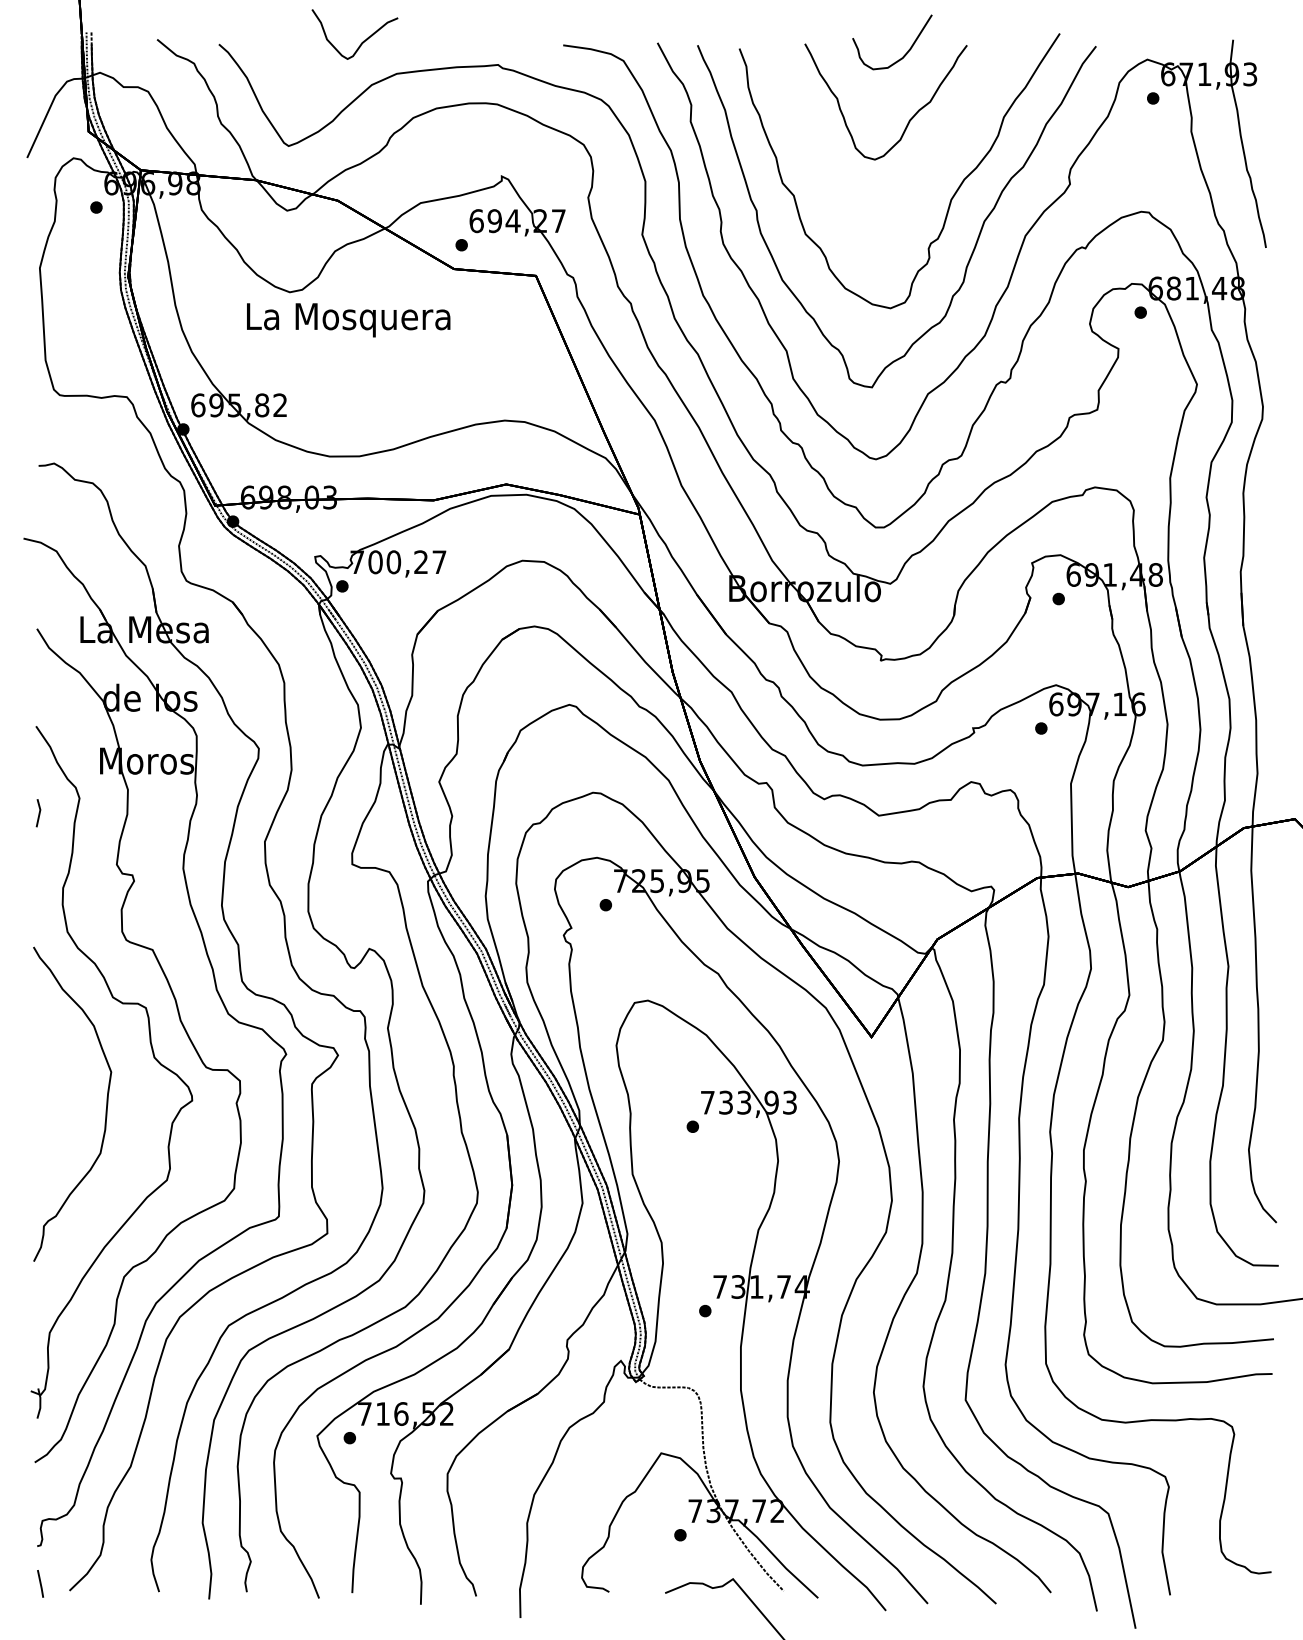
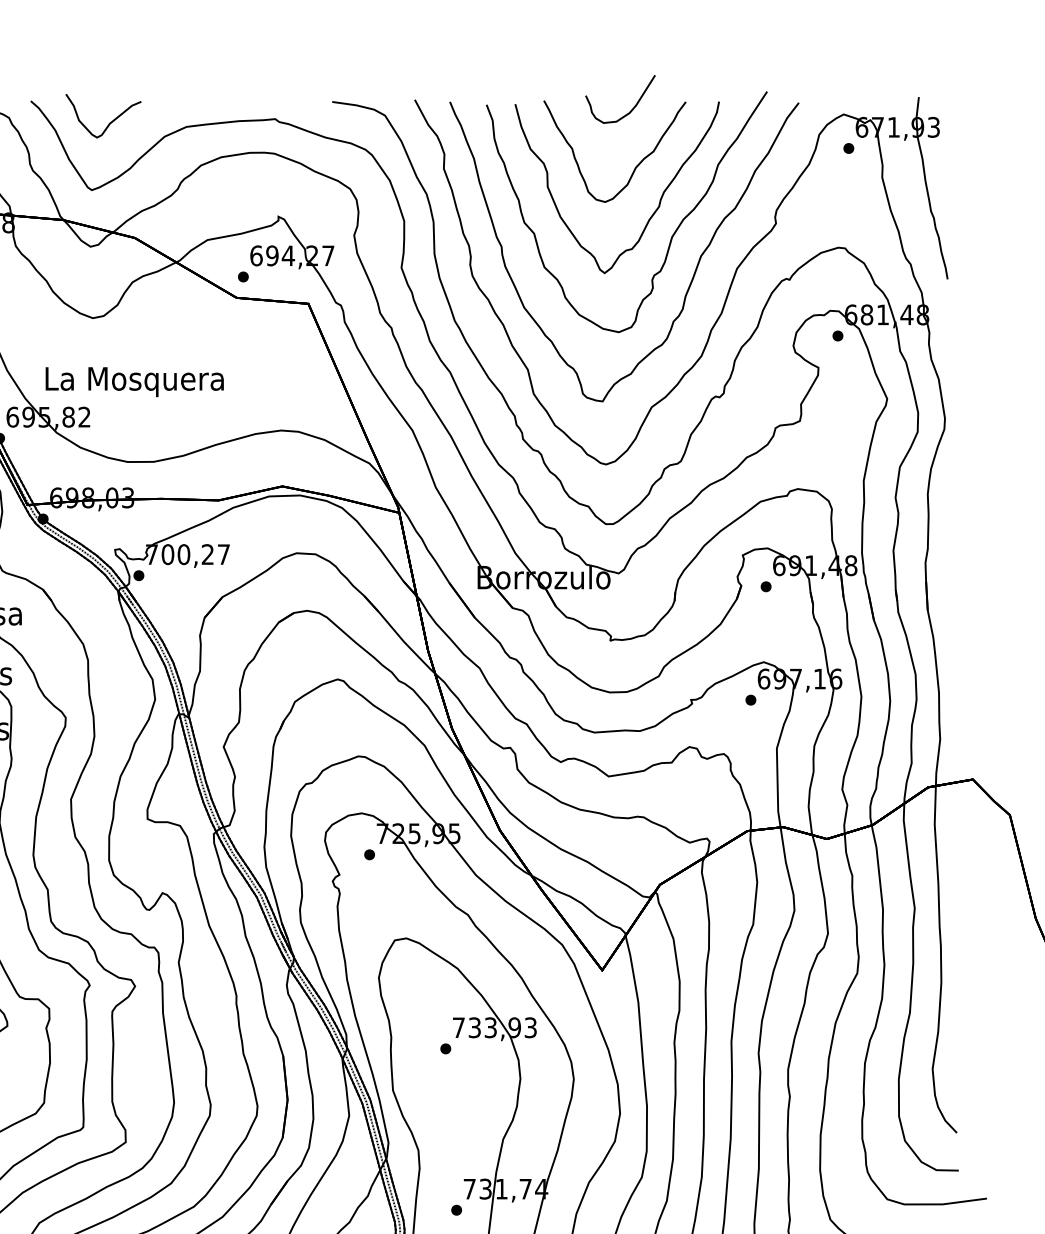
curve: (362, 41) -> (110, 122), moved
part: (929, 172) -> (652, 213), added
text: (348, 320) -> (134, 382), moved

